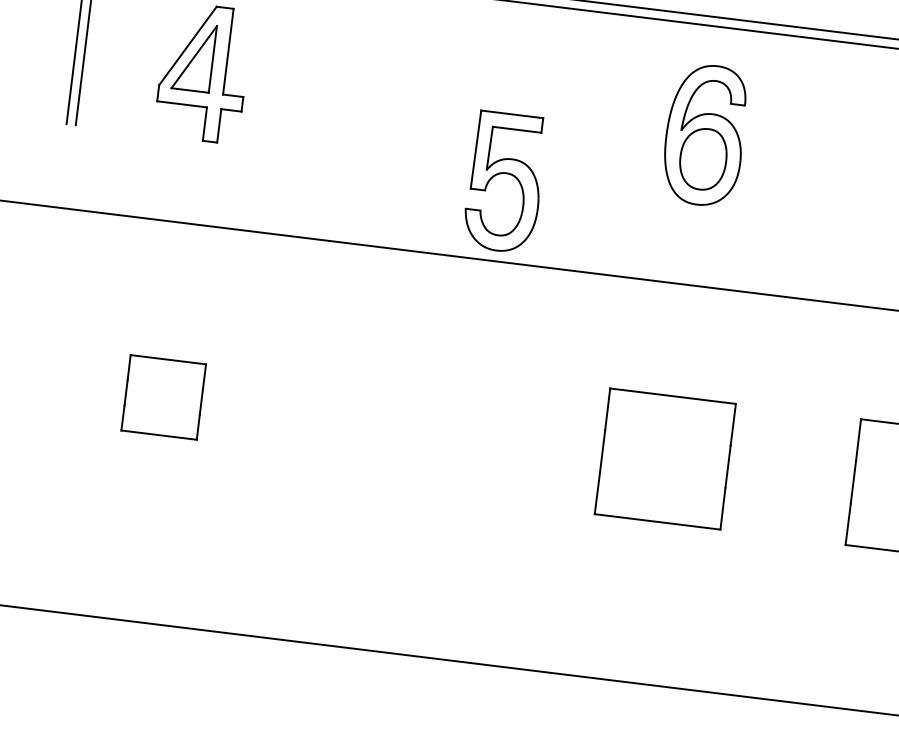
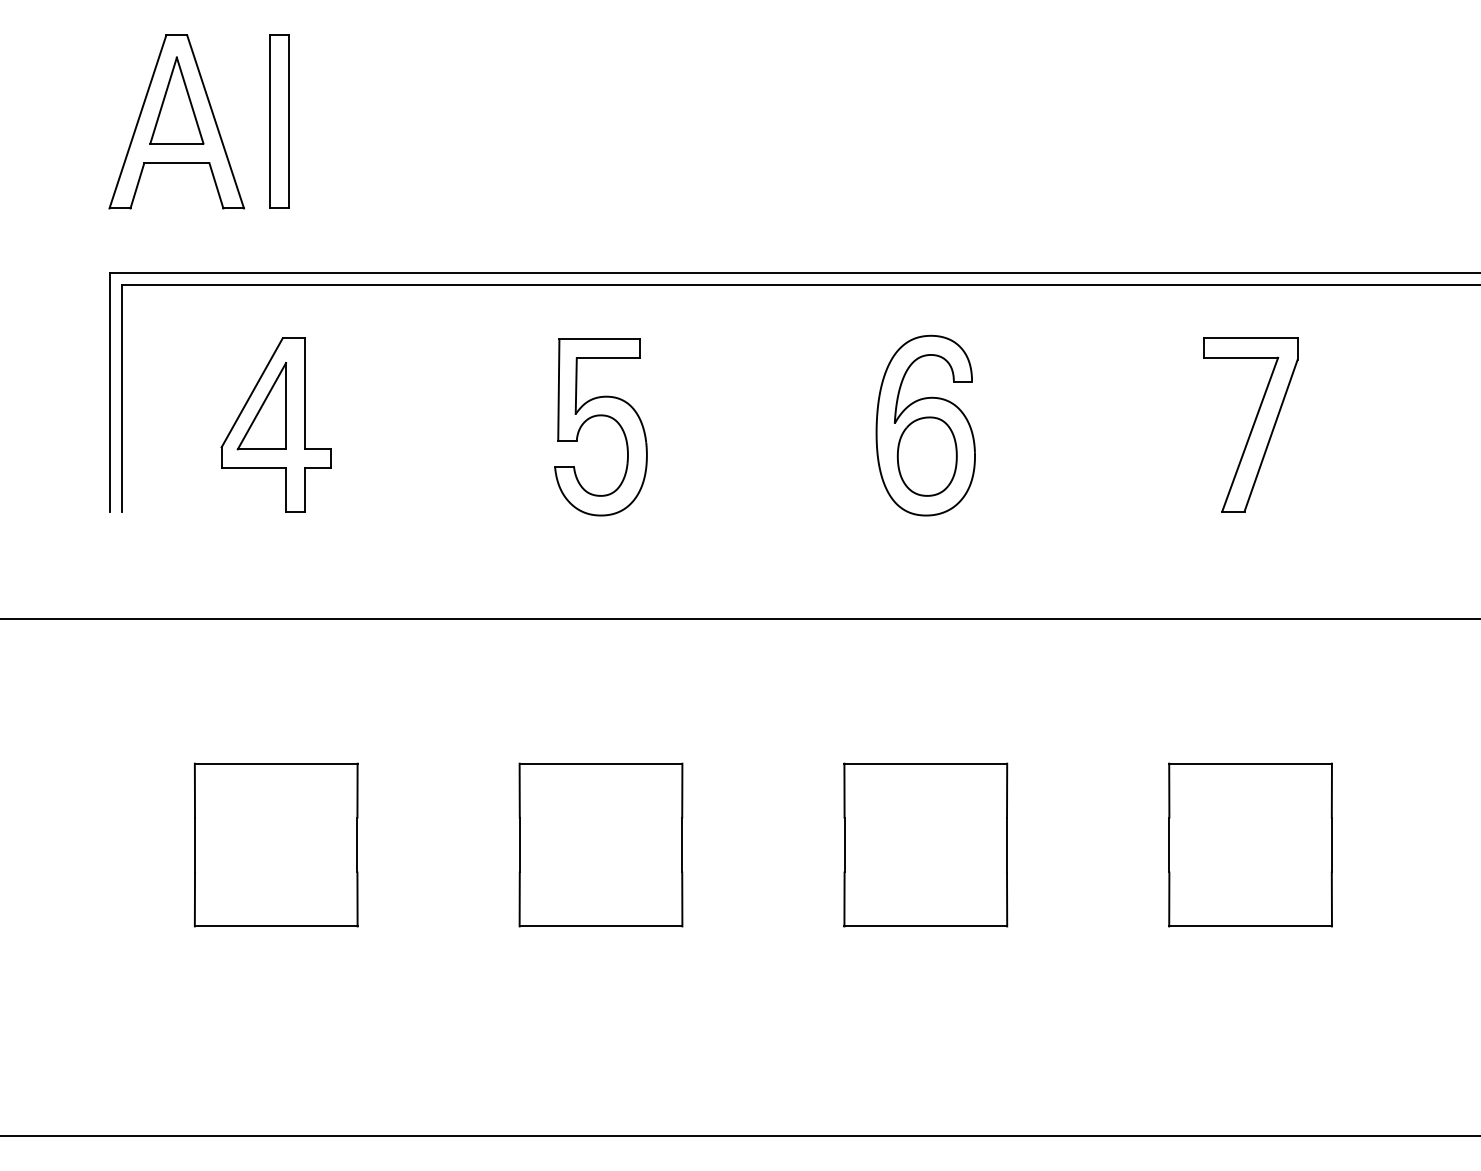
part: (505, 174) -> (600, 416), moved
part: (163, 397) -> (276, 844), size x1.67
part: (414, 427) -> (600, 844), added

